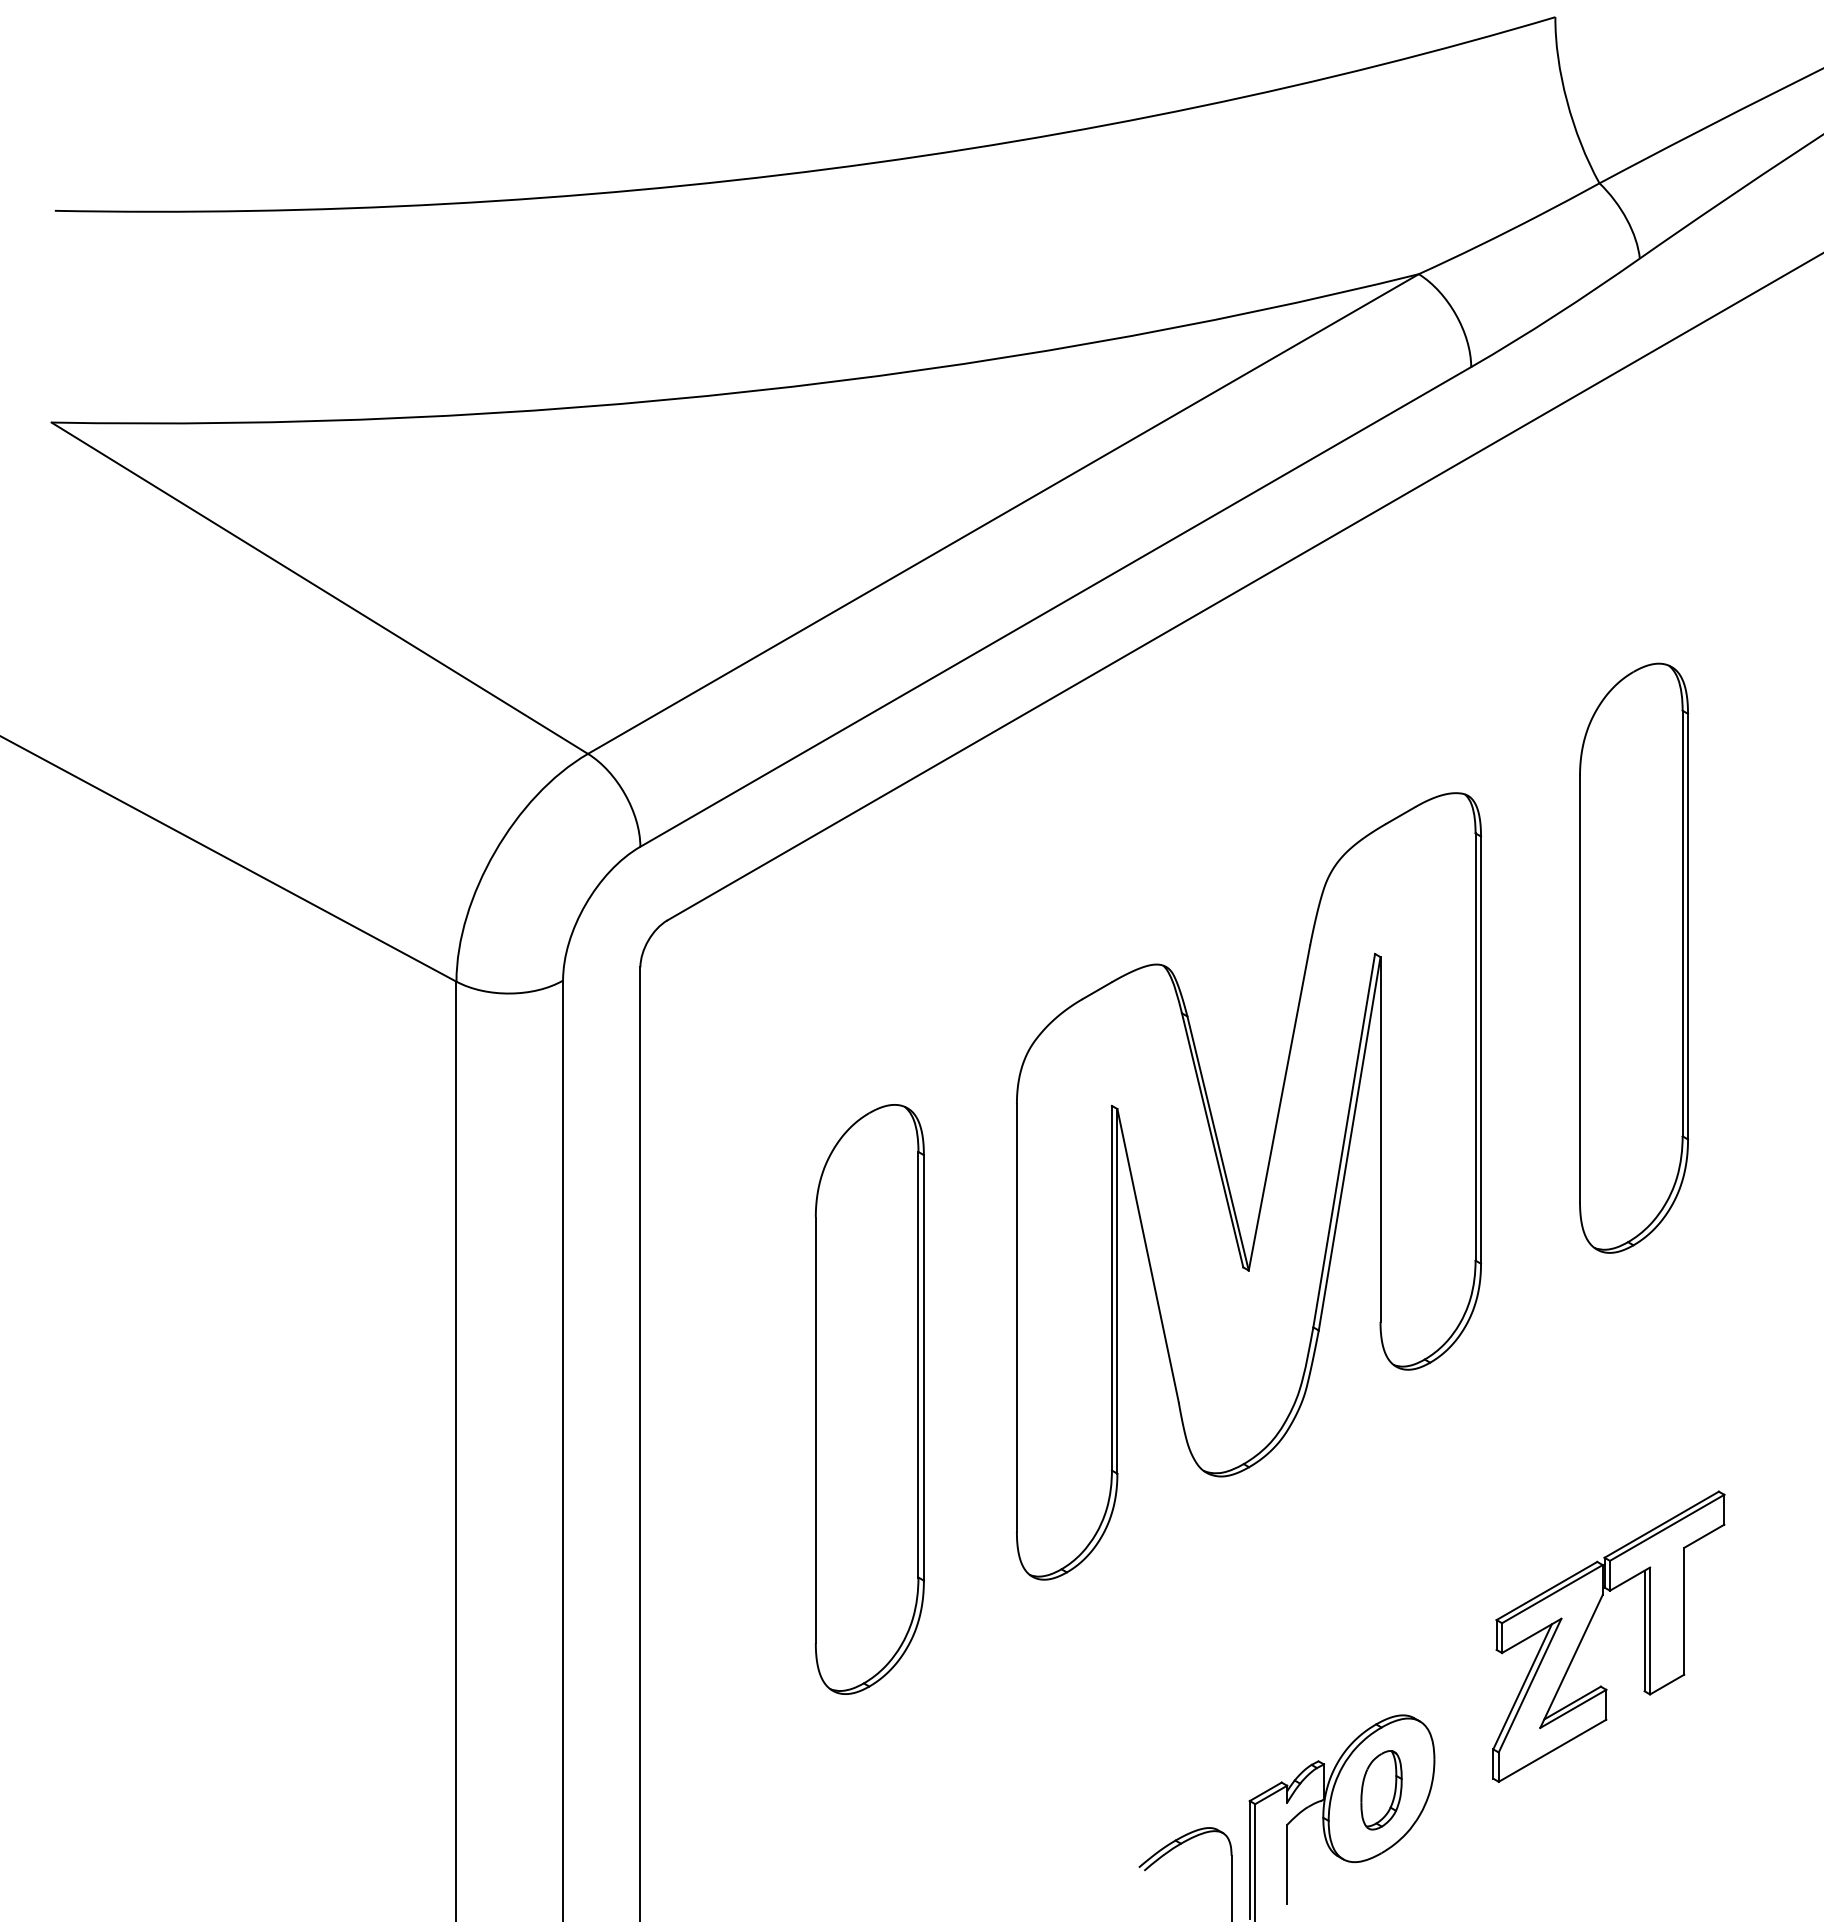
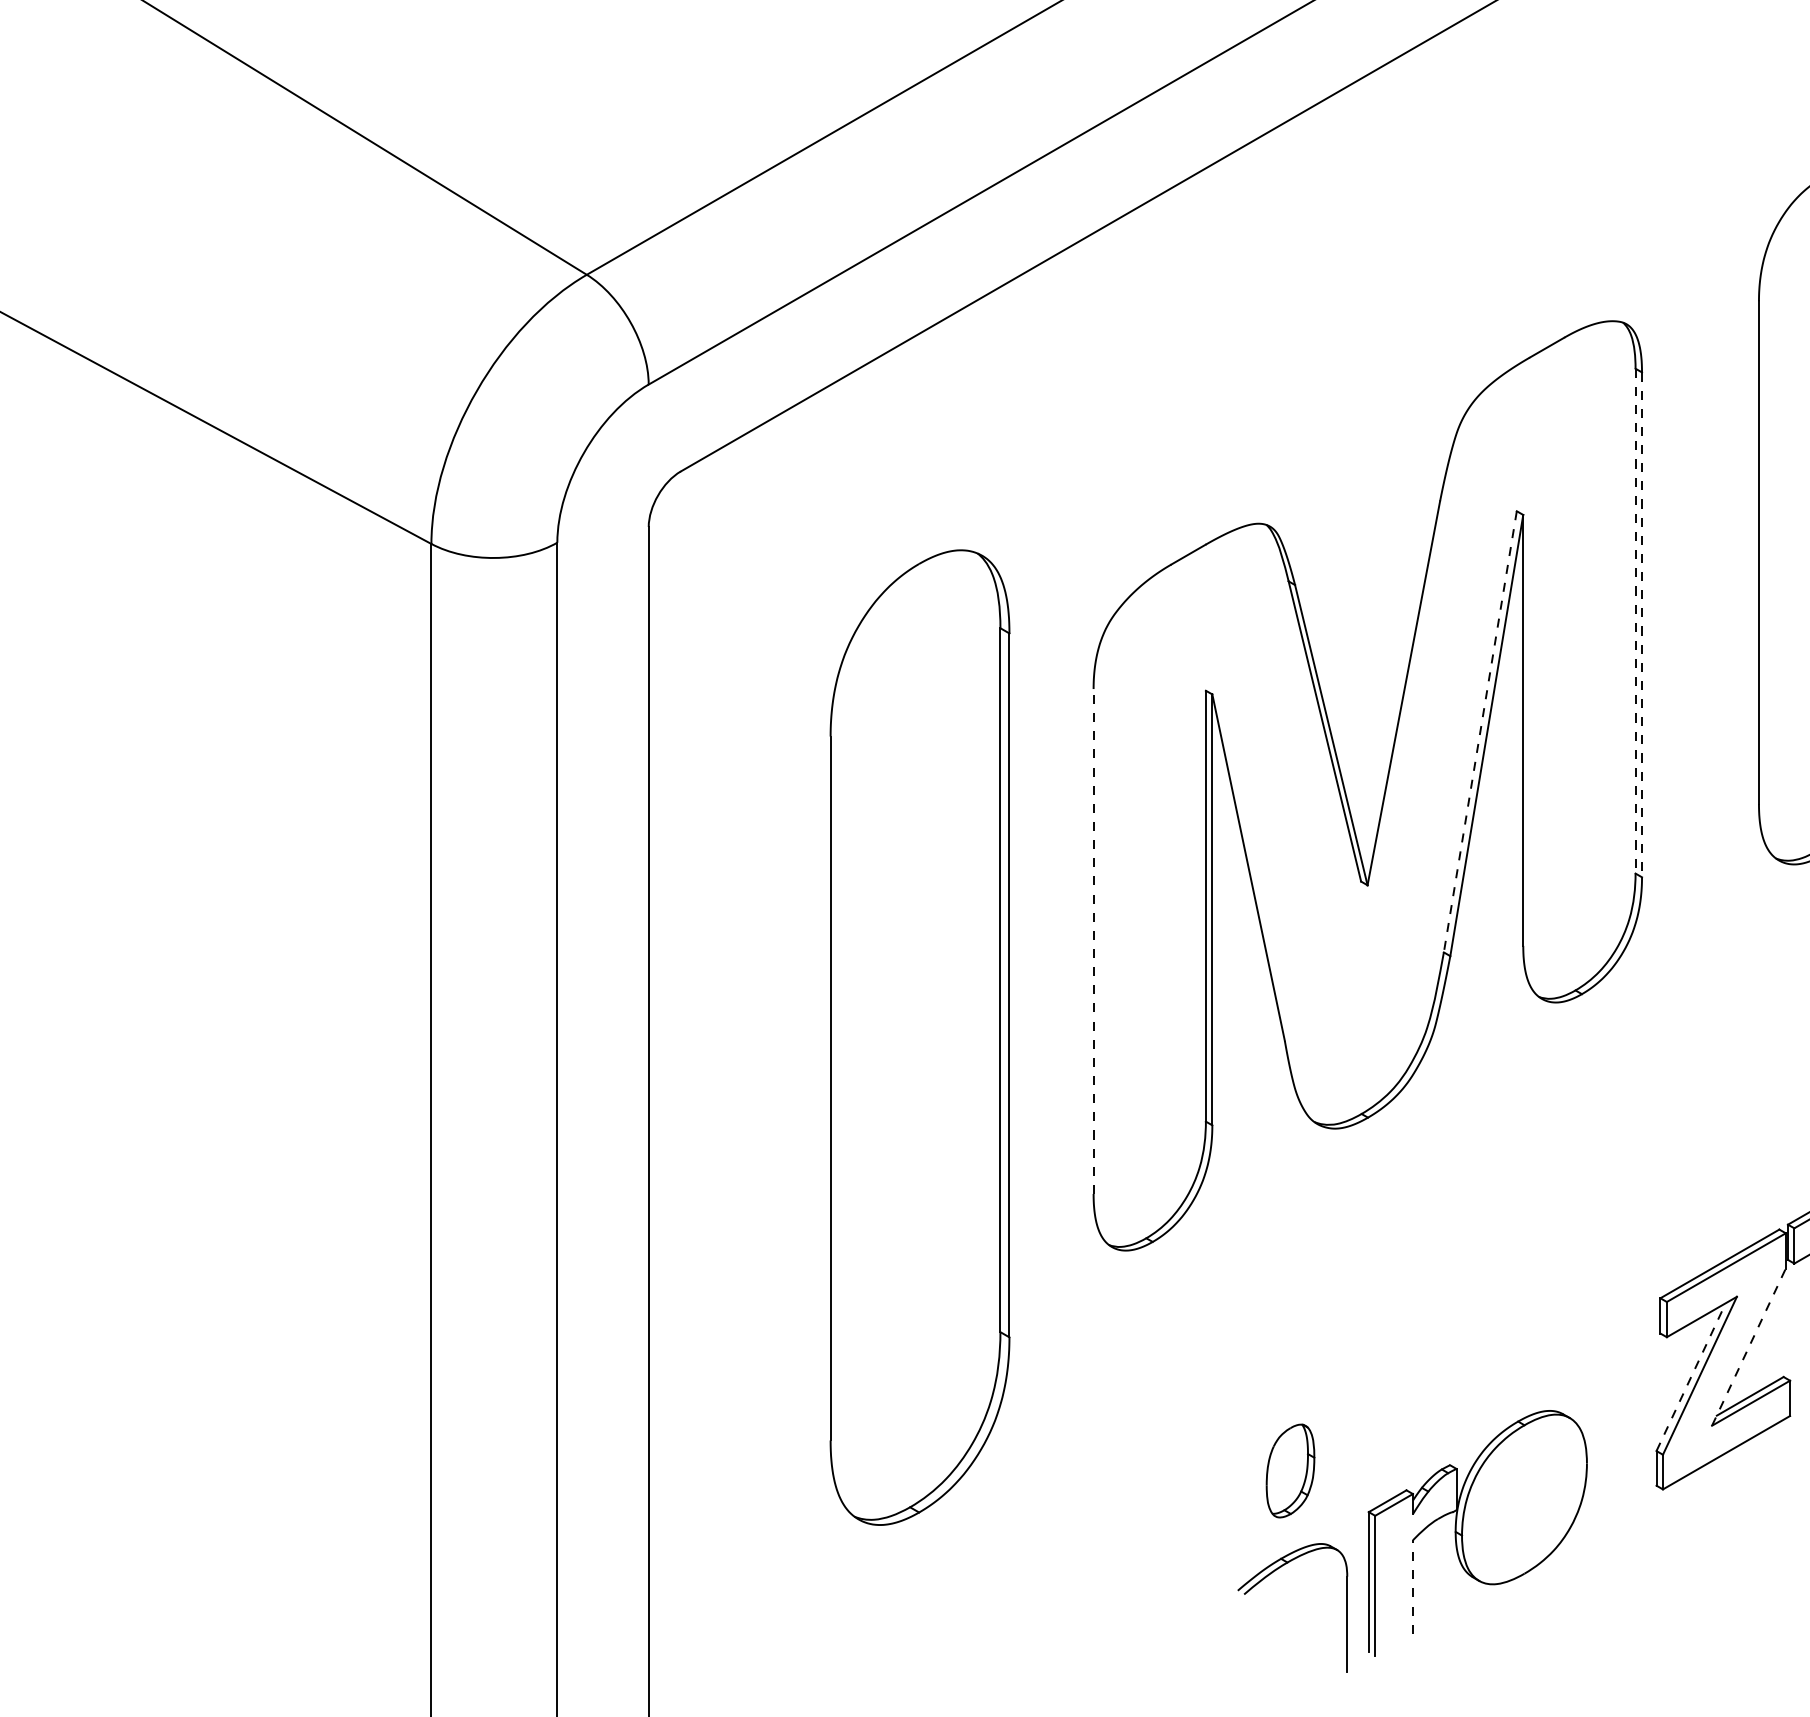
line: (1475, 1047) -> (1635, 621), solid -> dashed
line: (1481, 1050) -> (1642, 625), solid -> dashed
line: (1344, 1141) -> (1480, 732), solid -> dashed
line: (1016, 1318) -> (1093, 941), solid -> dashed
part: (869, 1399) -> (919, 1037), size x1.4
line: (1571, 1660) -> (1748, 1346), solid -> dashed
line: (1522, 1686) -> (1691, 1376), solid -> dashed
part: (1381, 1790) -> (1290, 1471), moved
line: (1287, 1864) -> (1413, 1587), solid -> dashed

